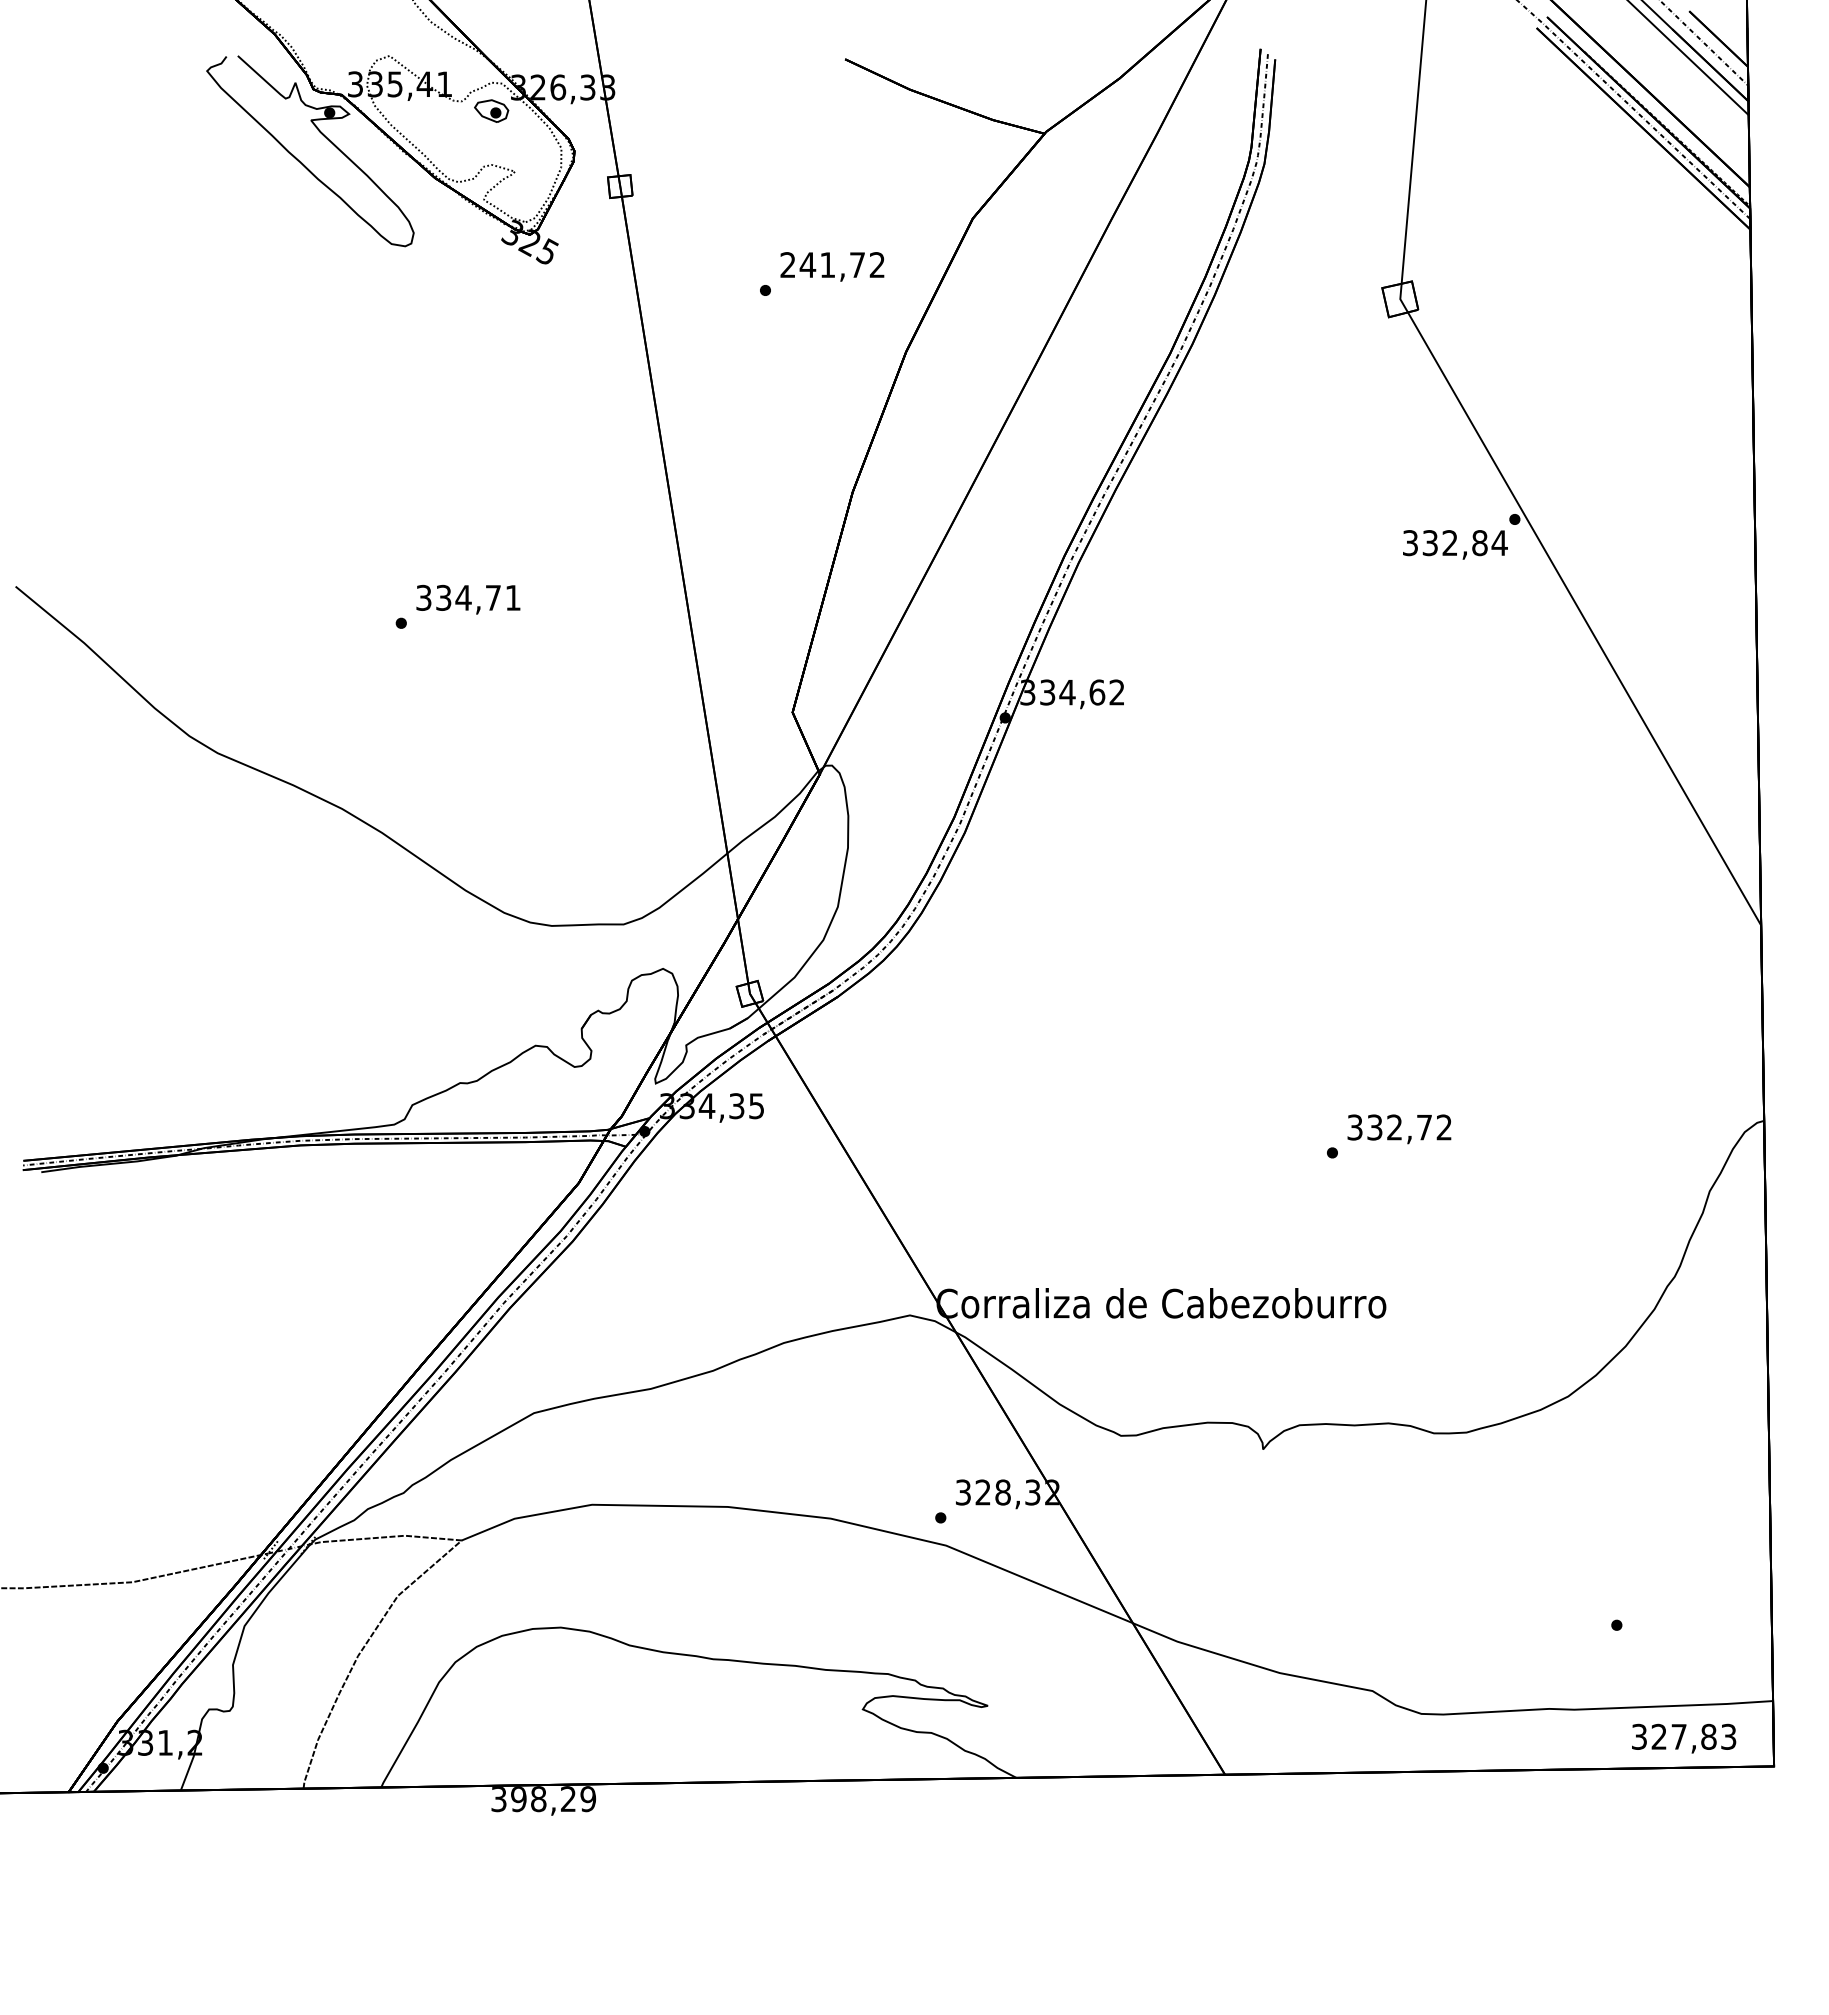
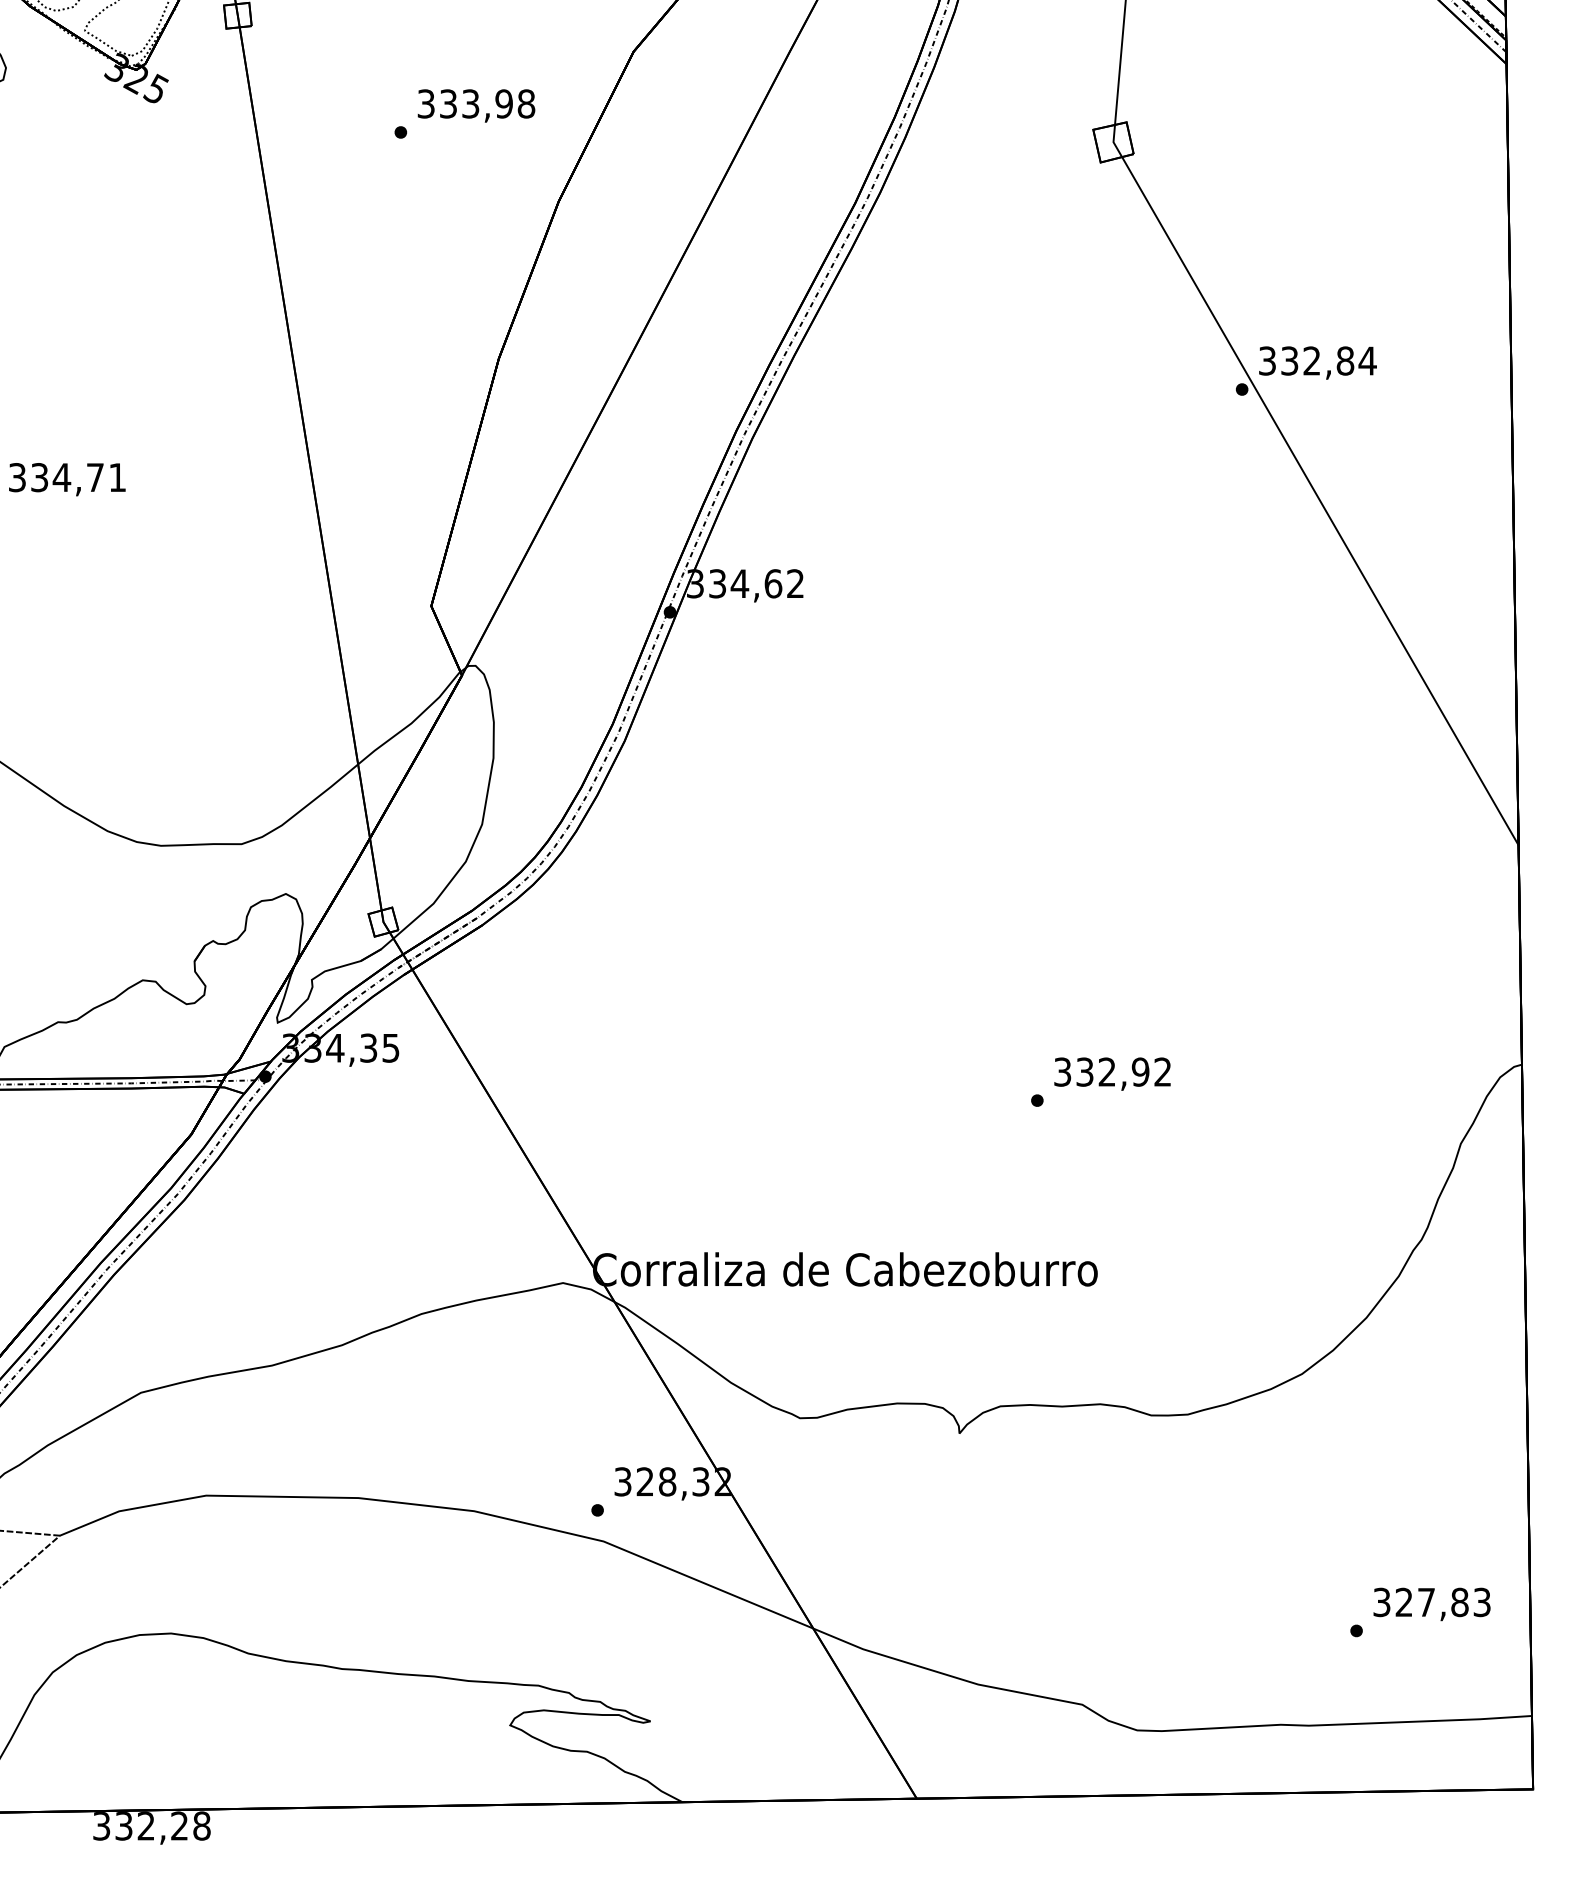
text: (832, 265) -> (476, 104), 241,72 -> 333,98
text: (1455, 544) -> (1318, 362), moved
text: (1424, 1127) -> (1140, 1072), 332,72 -> 332,92
text: (1684, 1738) -> (1432, 1604), moved
text: (553, 1799) -> (162, 1826), 398,29 -> 332,28

